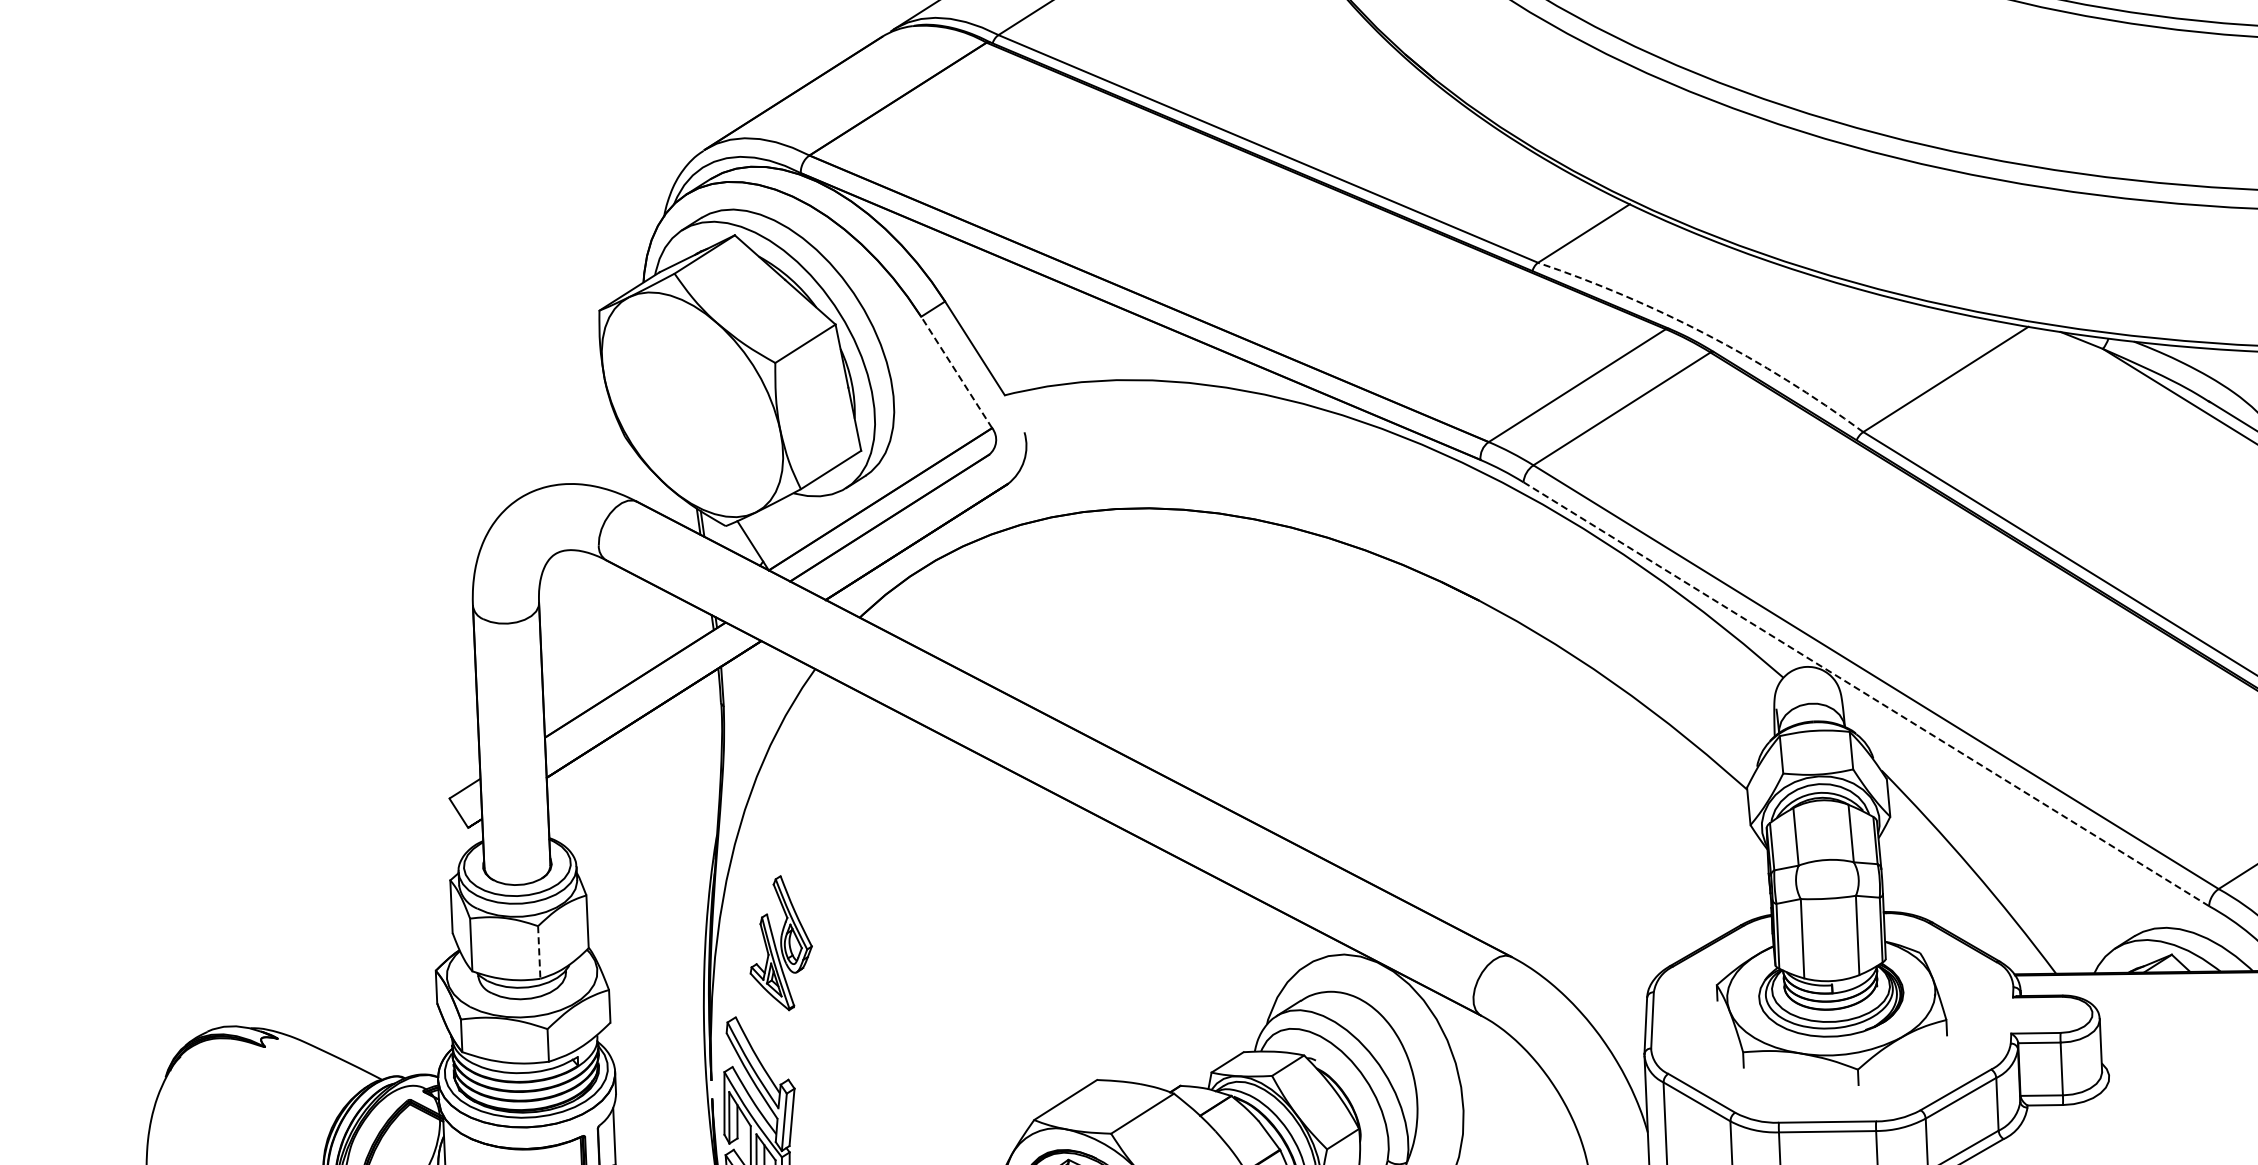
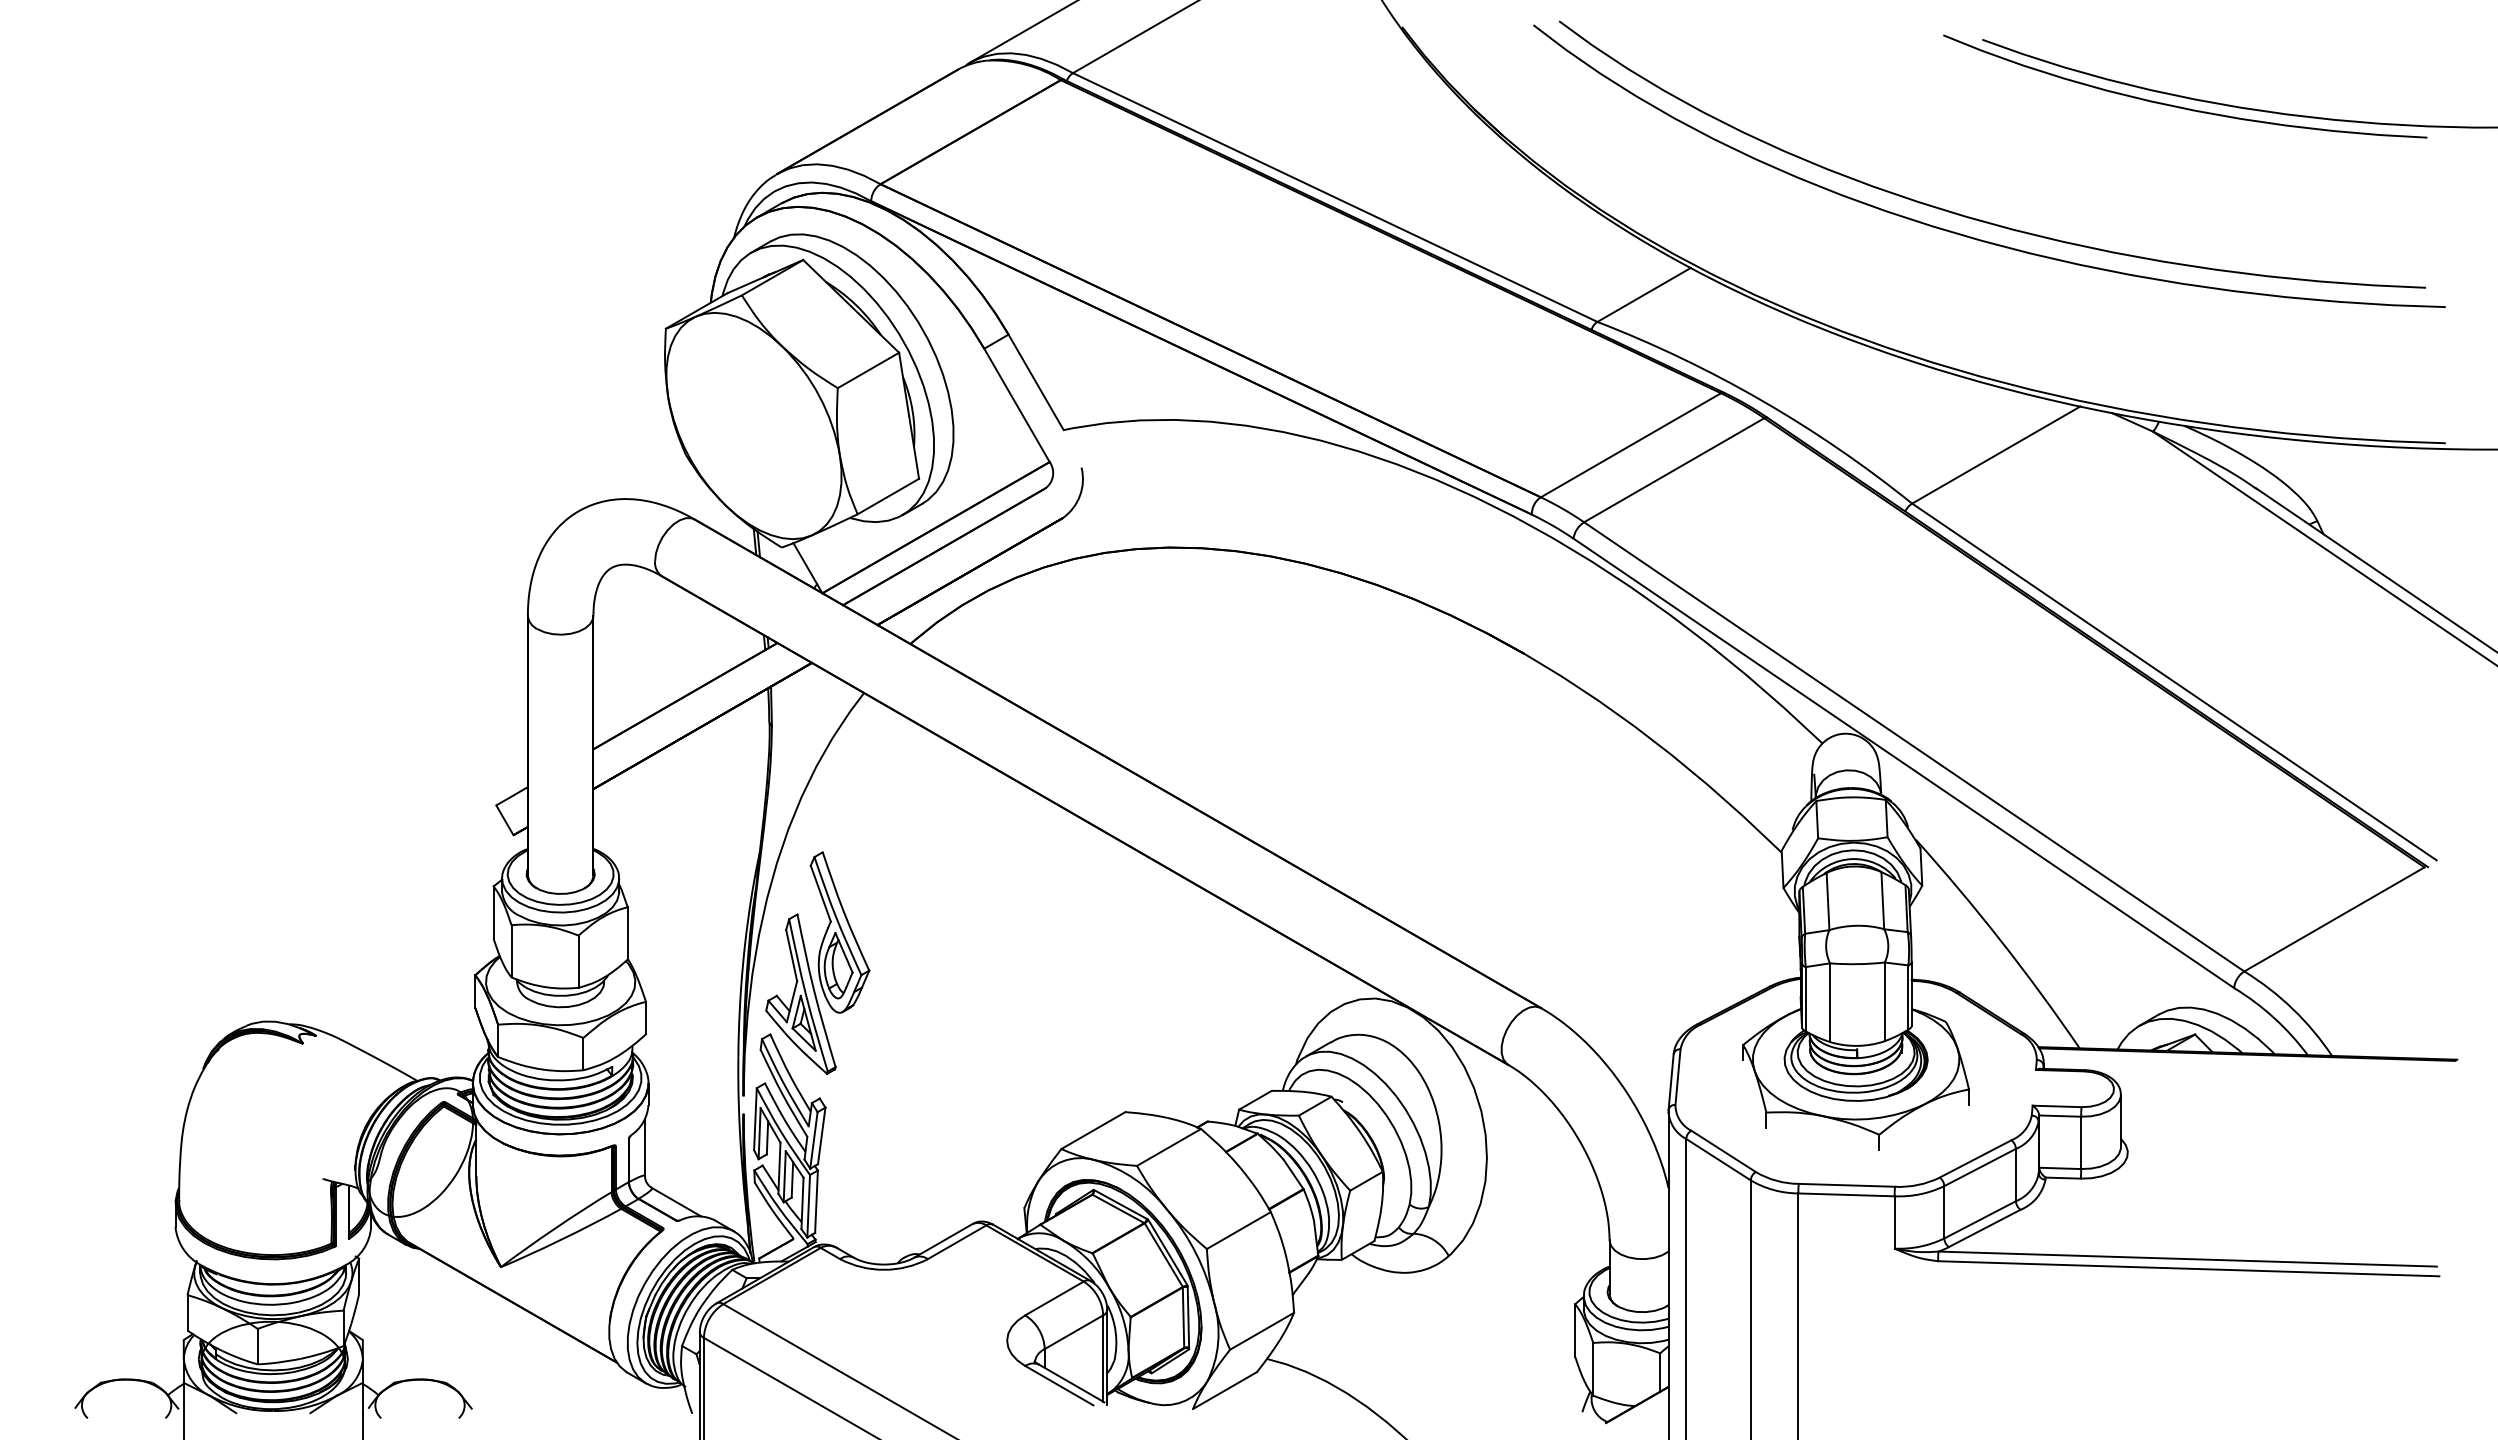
arc: (1706, 334) -> (1761, 400), dashed -> solid
line: (956, 371) -> (1016, 404), dashed -> solid
line: (1866, 694) -> (1903, 763), dashed -> solid
part: (780, 942) -> (817, 962), size x1.67
line: (539, 953) -> (578, 962), dashed -> solid

